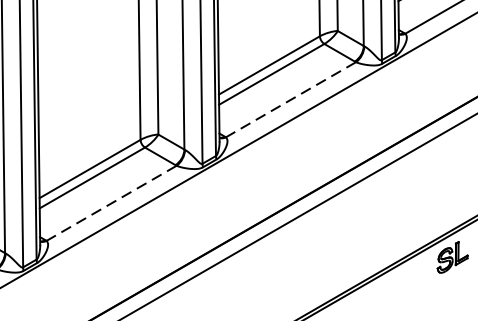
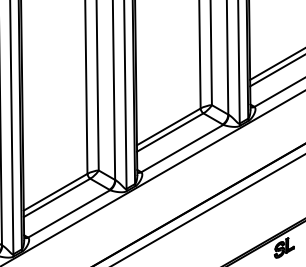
line: (289, 99) -> (181, 148), dashed -> solid
line: (110, 204) -> (68, 214), dashed -> solid

